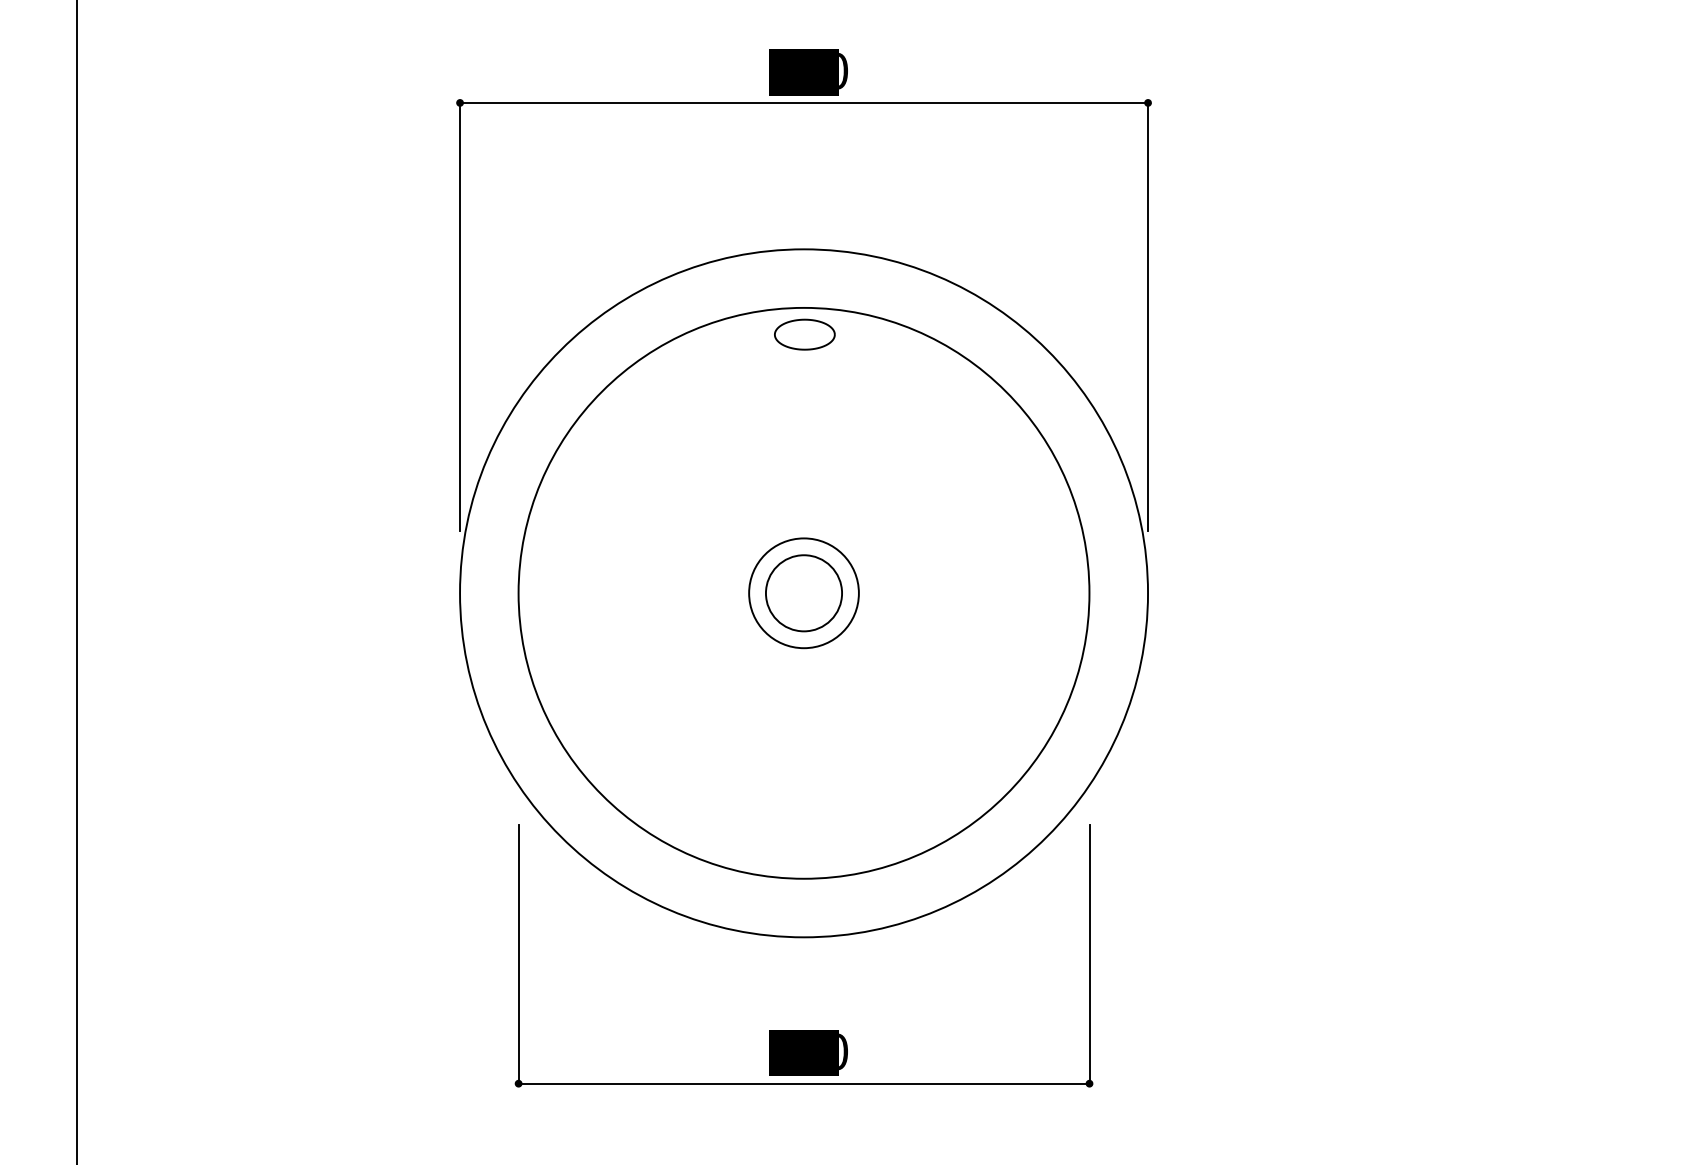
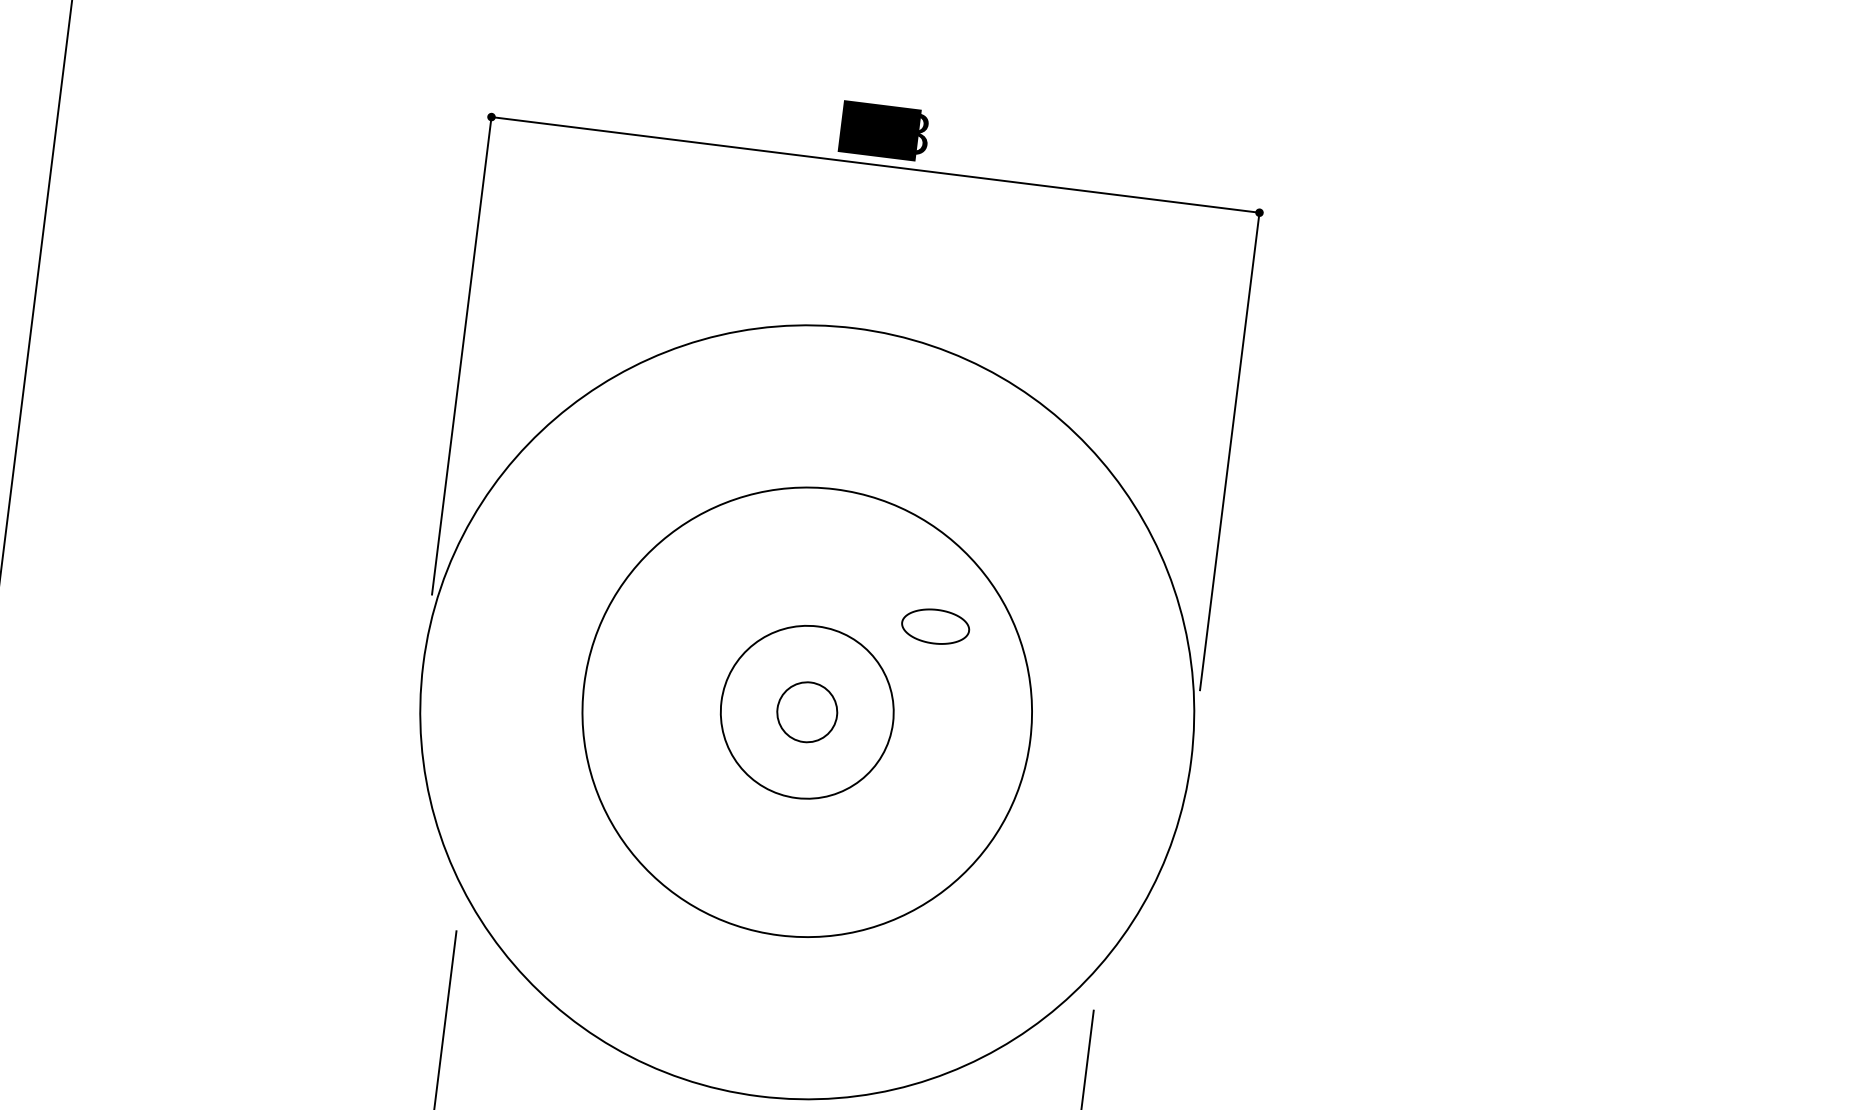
text: (843, 70) -> (924, 134), 470 -> 403
part: (804, 334) -> (935, 626), moved
circle: (803, 592) -> (806, 711), size x0.7
circle: (803, 593) -> (806, 712), size x0.7
circle: (803, 593) -> (806, 712), size x1.4

